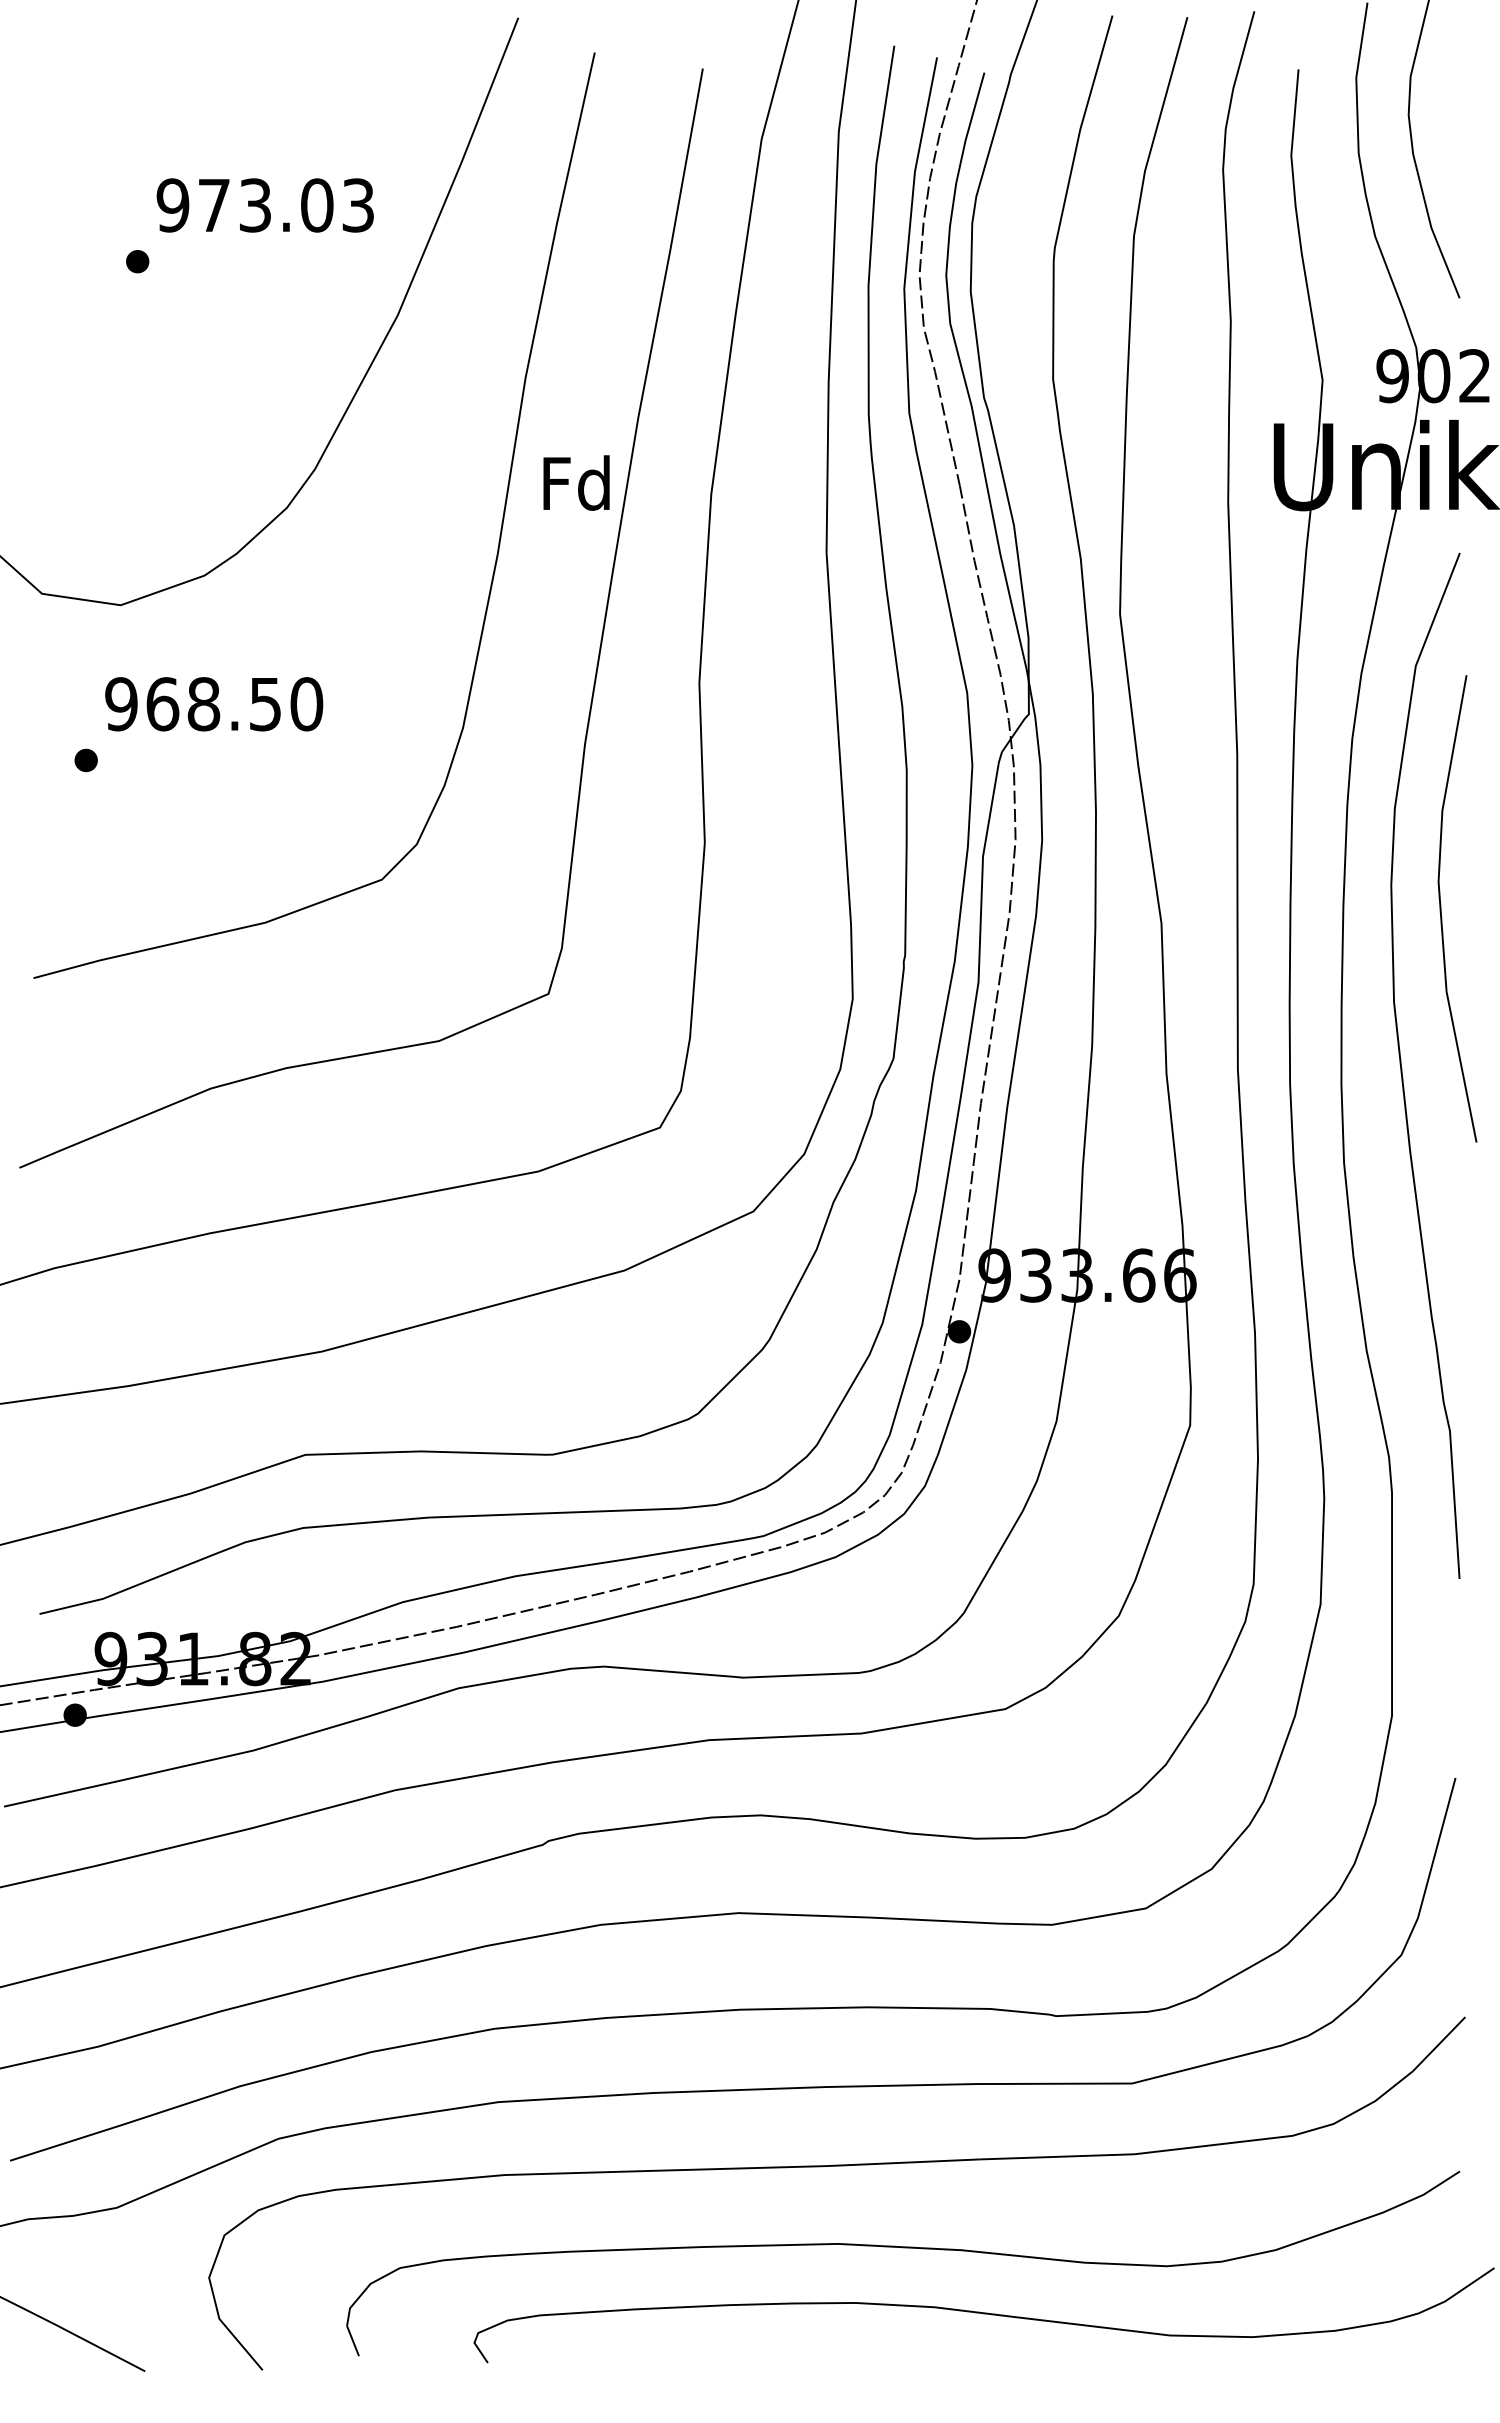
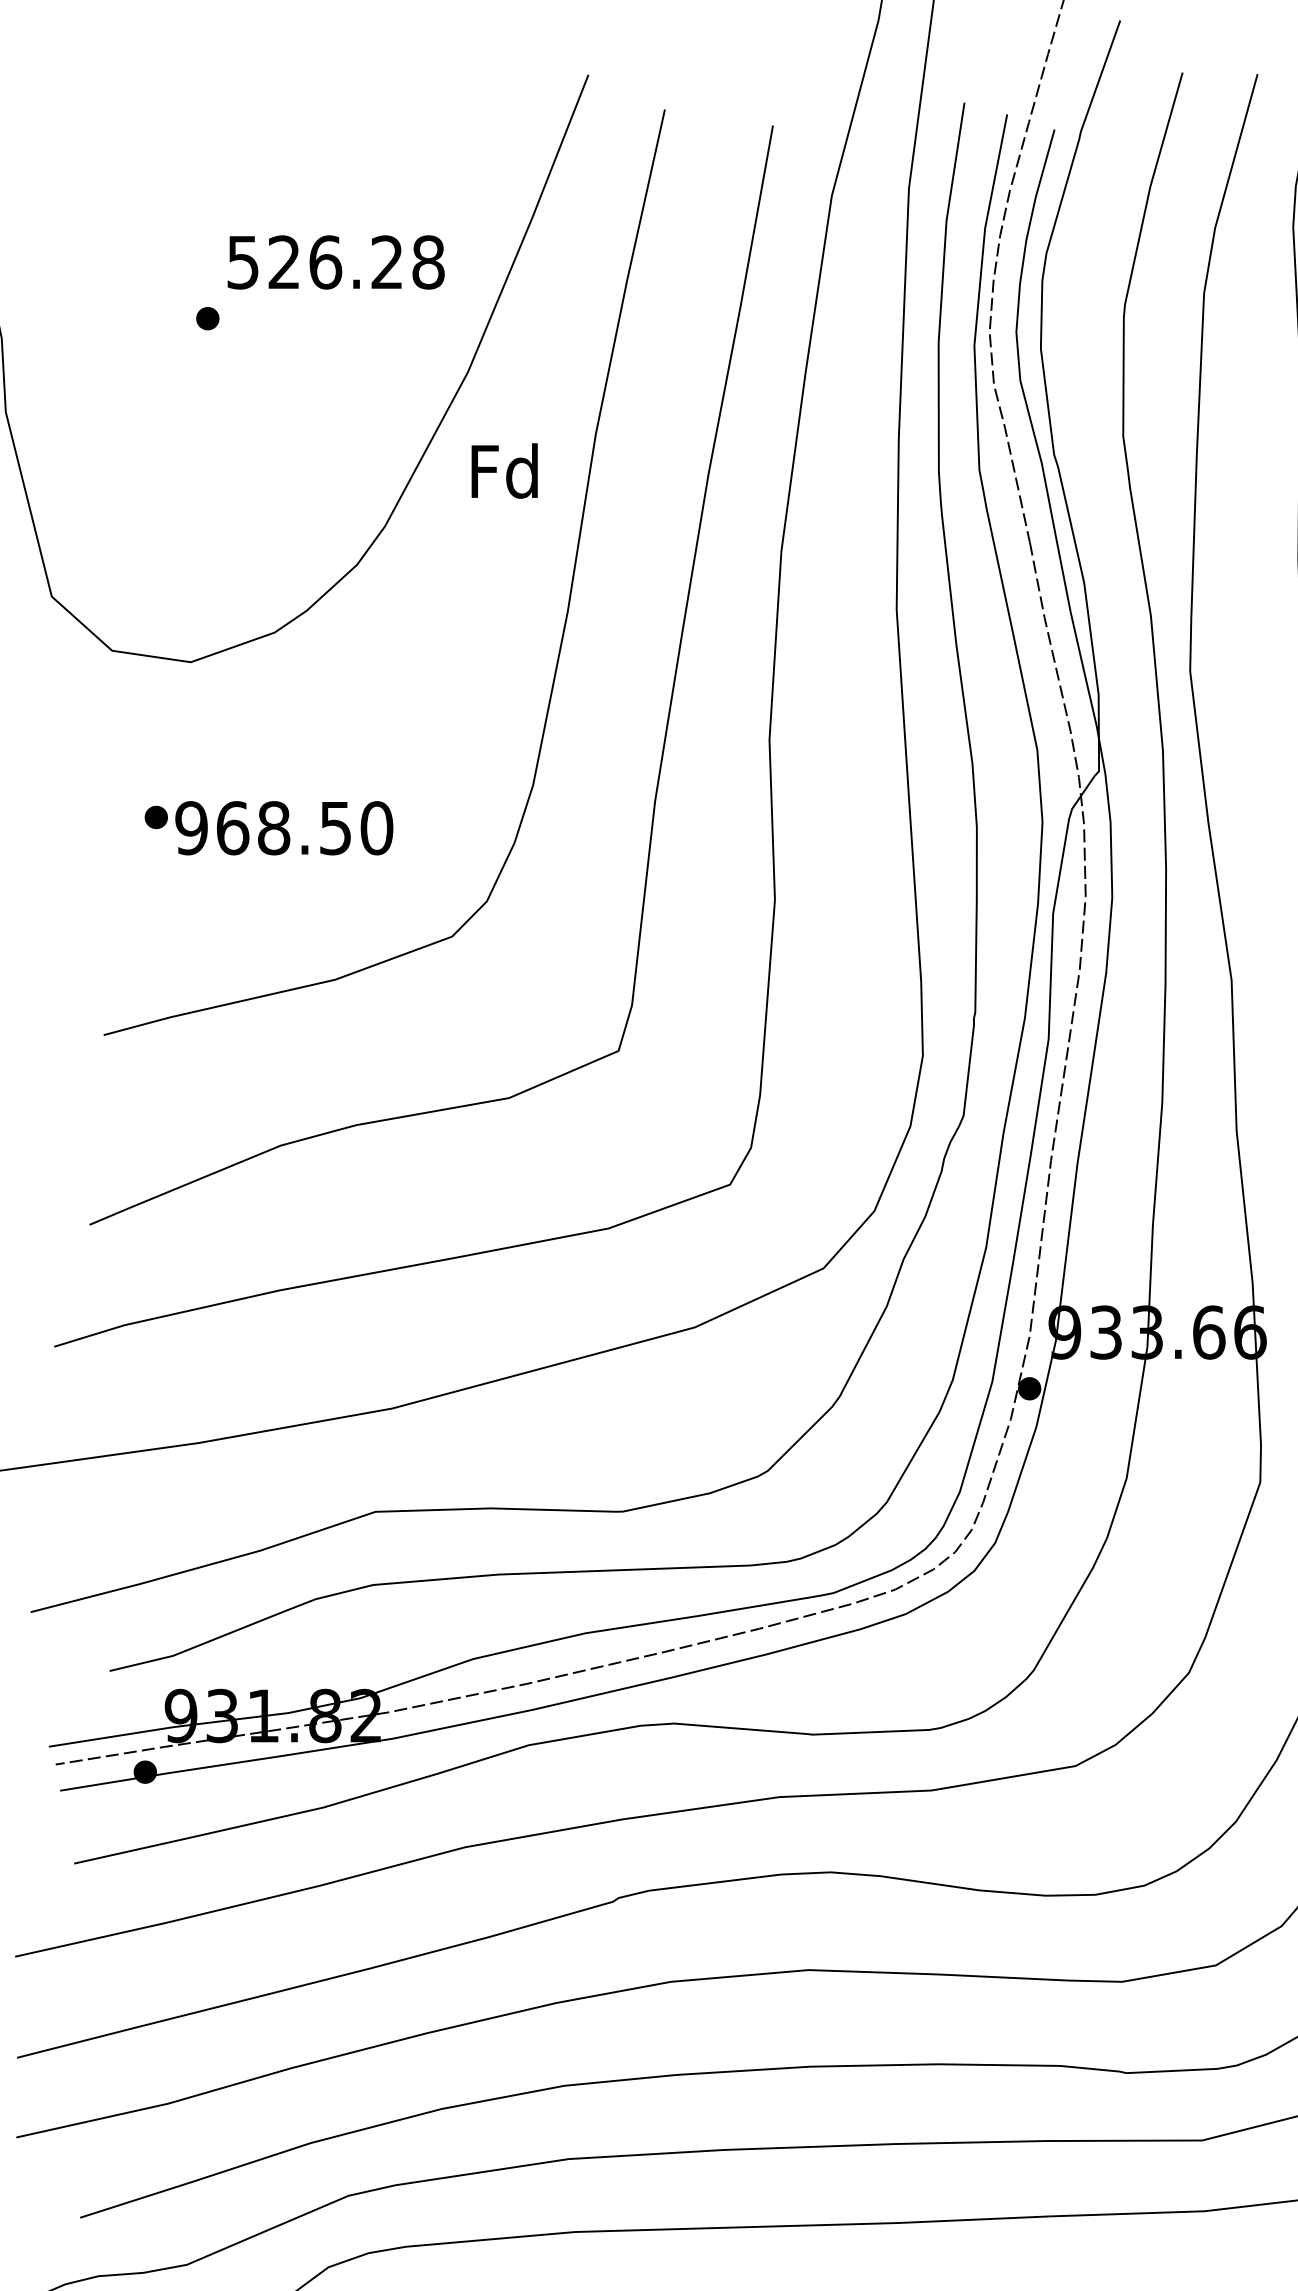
text: (265, 205) -> (335, 262), 973.03 -> 526.28
text: (576, 482) -> (504, 470), moved
text: (214, 704) -> (284, 828), moved

